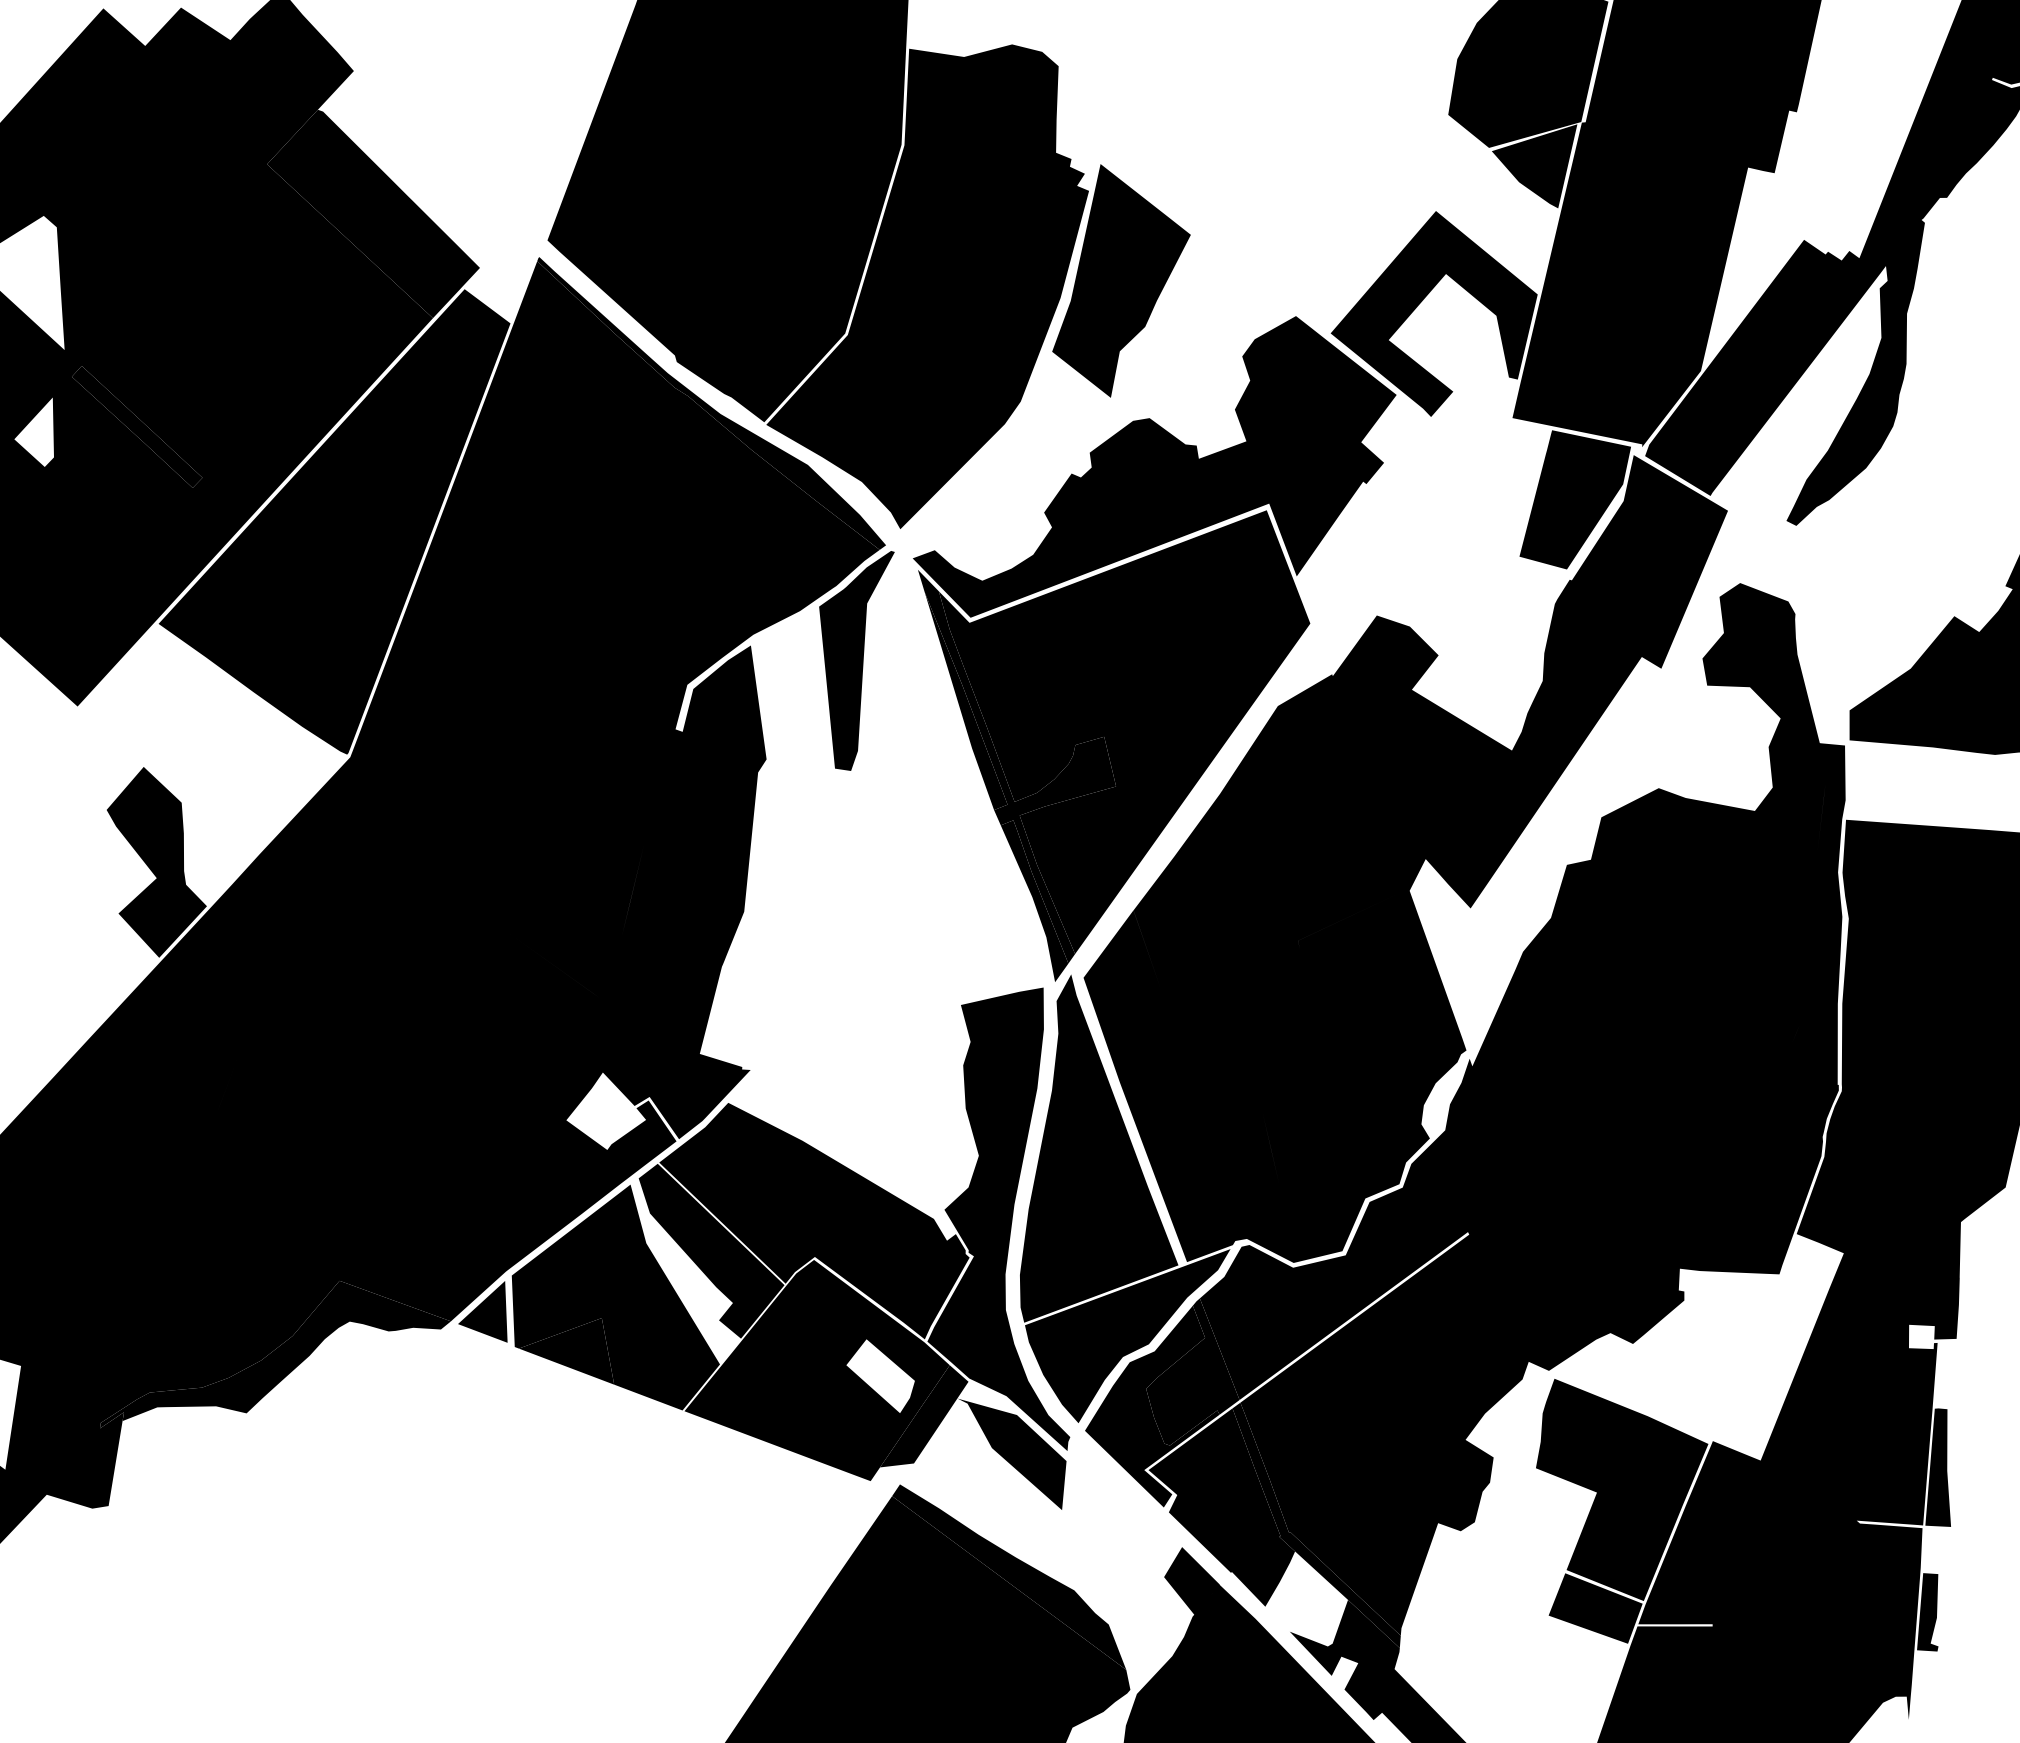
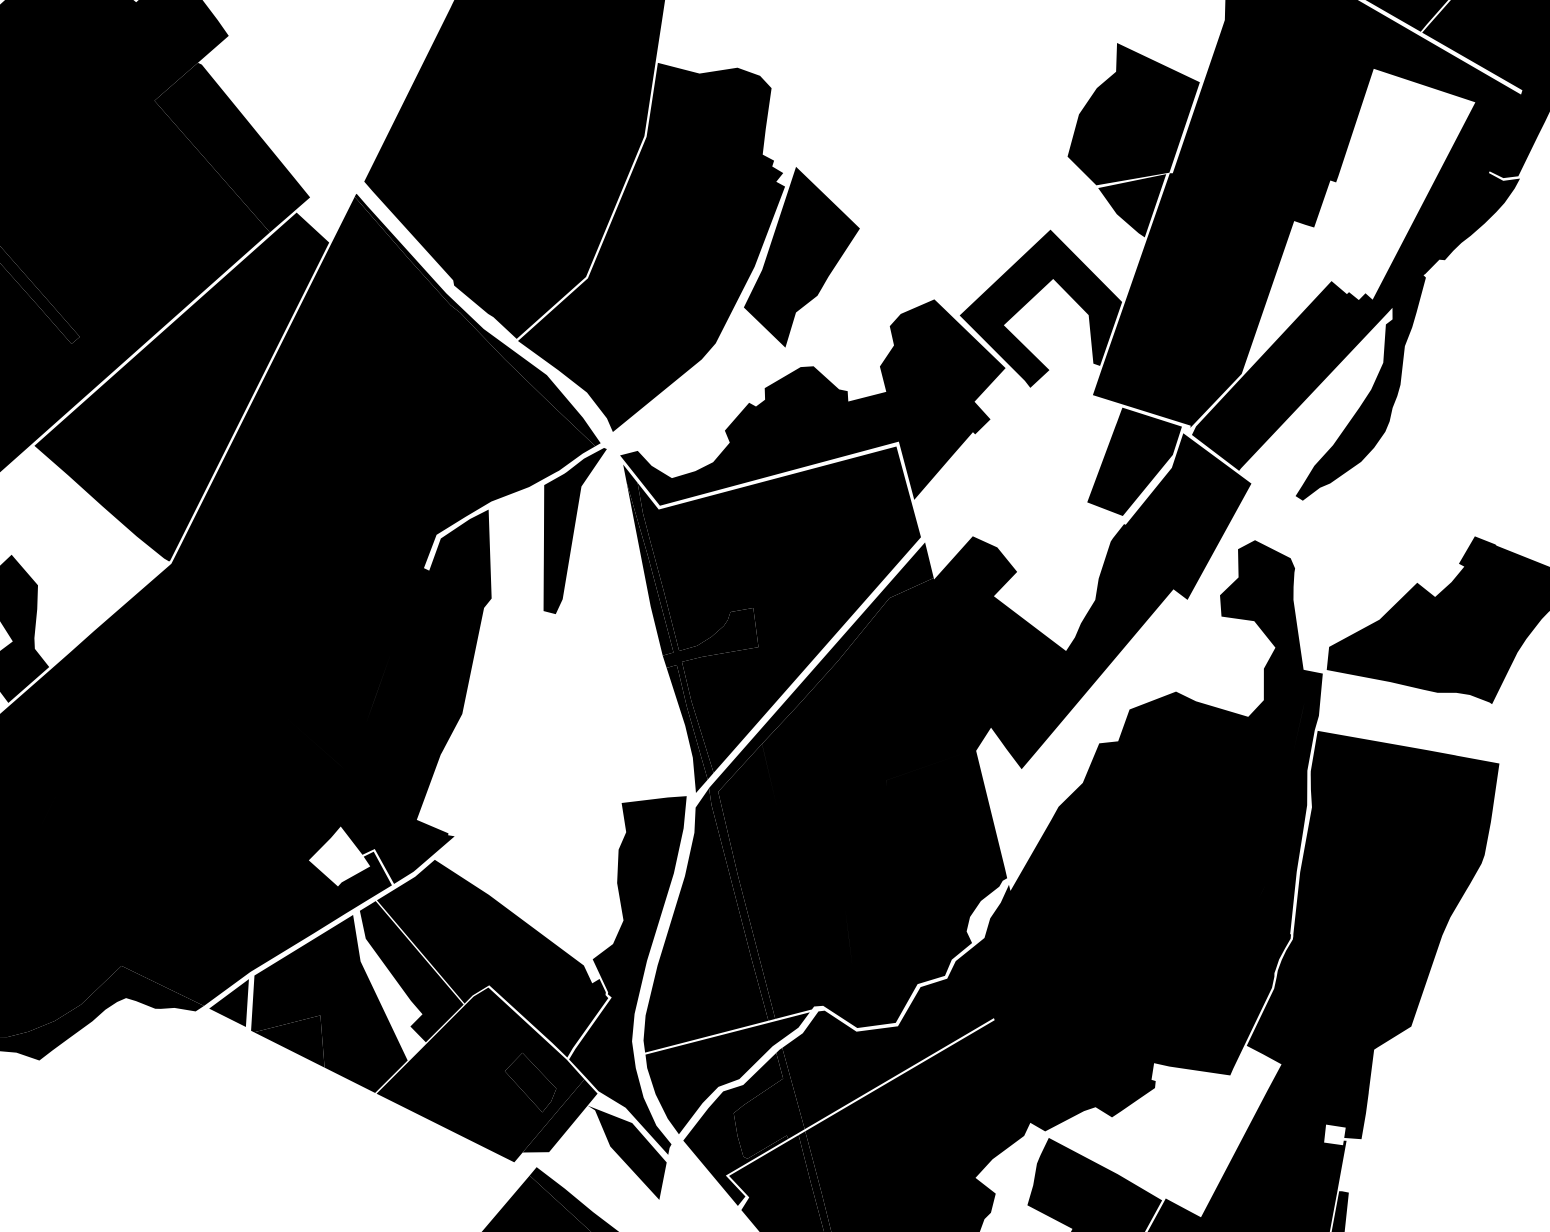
fill: (1201, 947) -> (811, 777), added
fill: (880, 1376) -> (530, 1082), added

